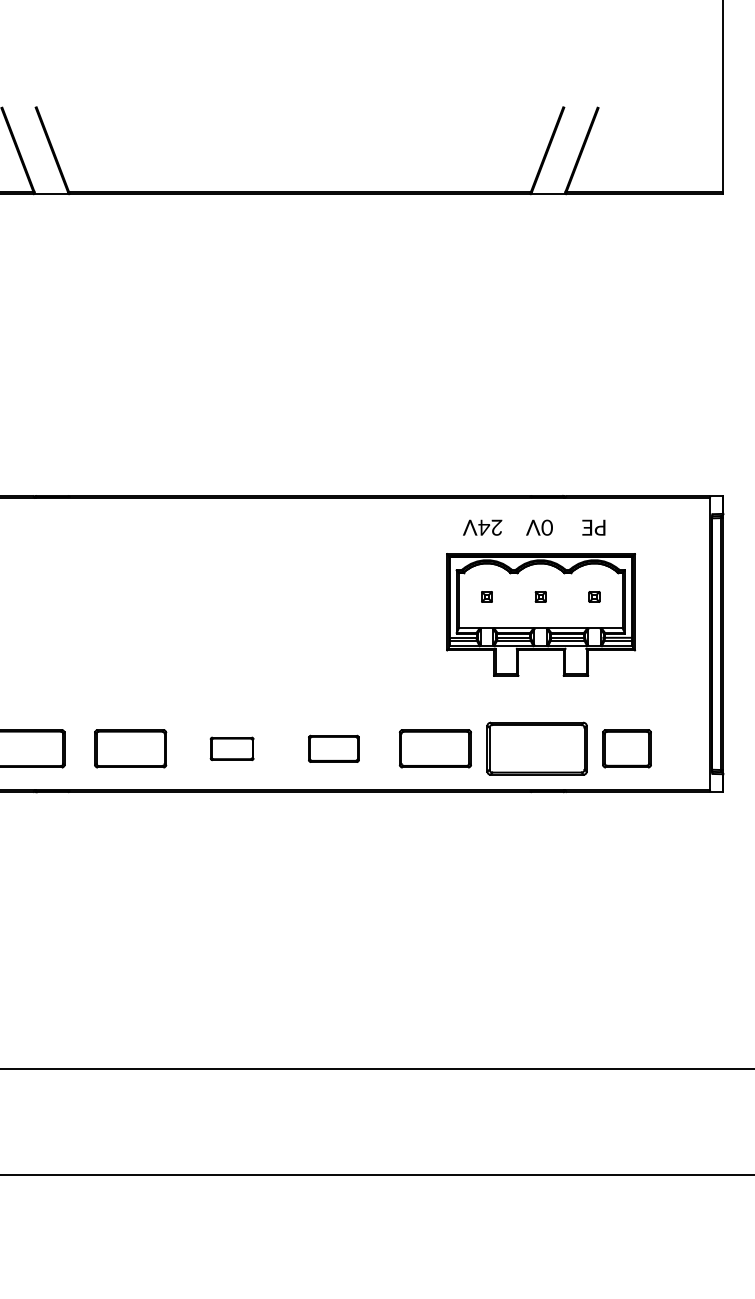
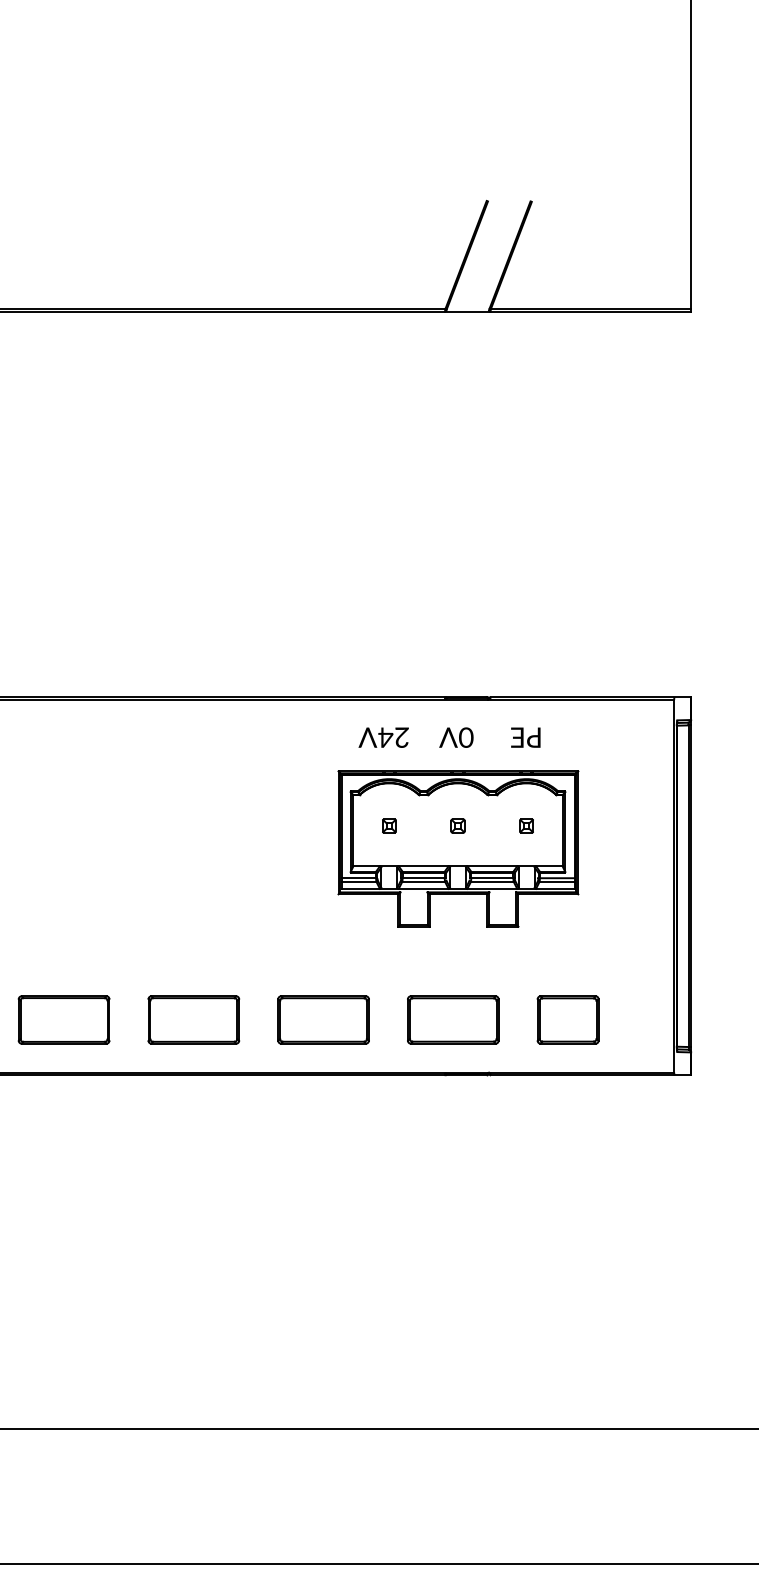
part: (231, 748) -> (63, 1019), size x1.67
part: (333, 748) -> (193, 1019), size x1.43
part: (536, 748) -> (452, 1019), size x0.71

